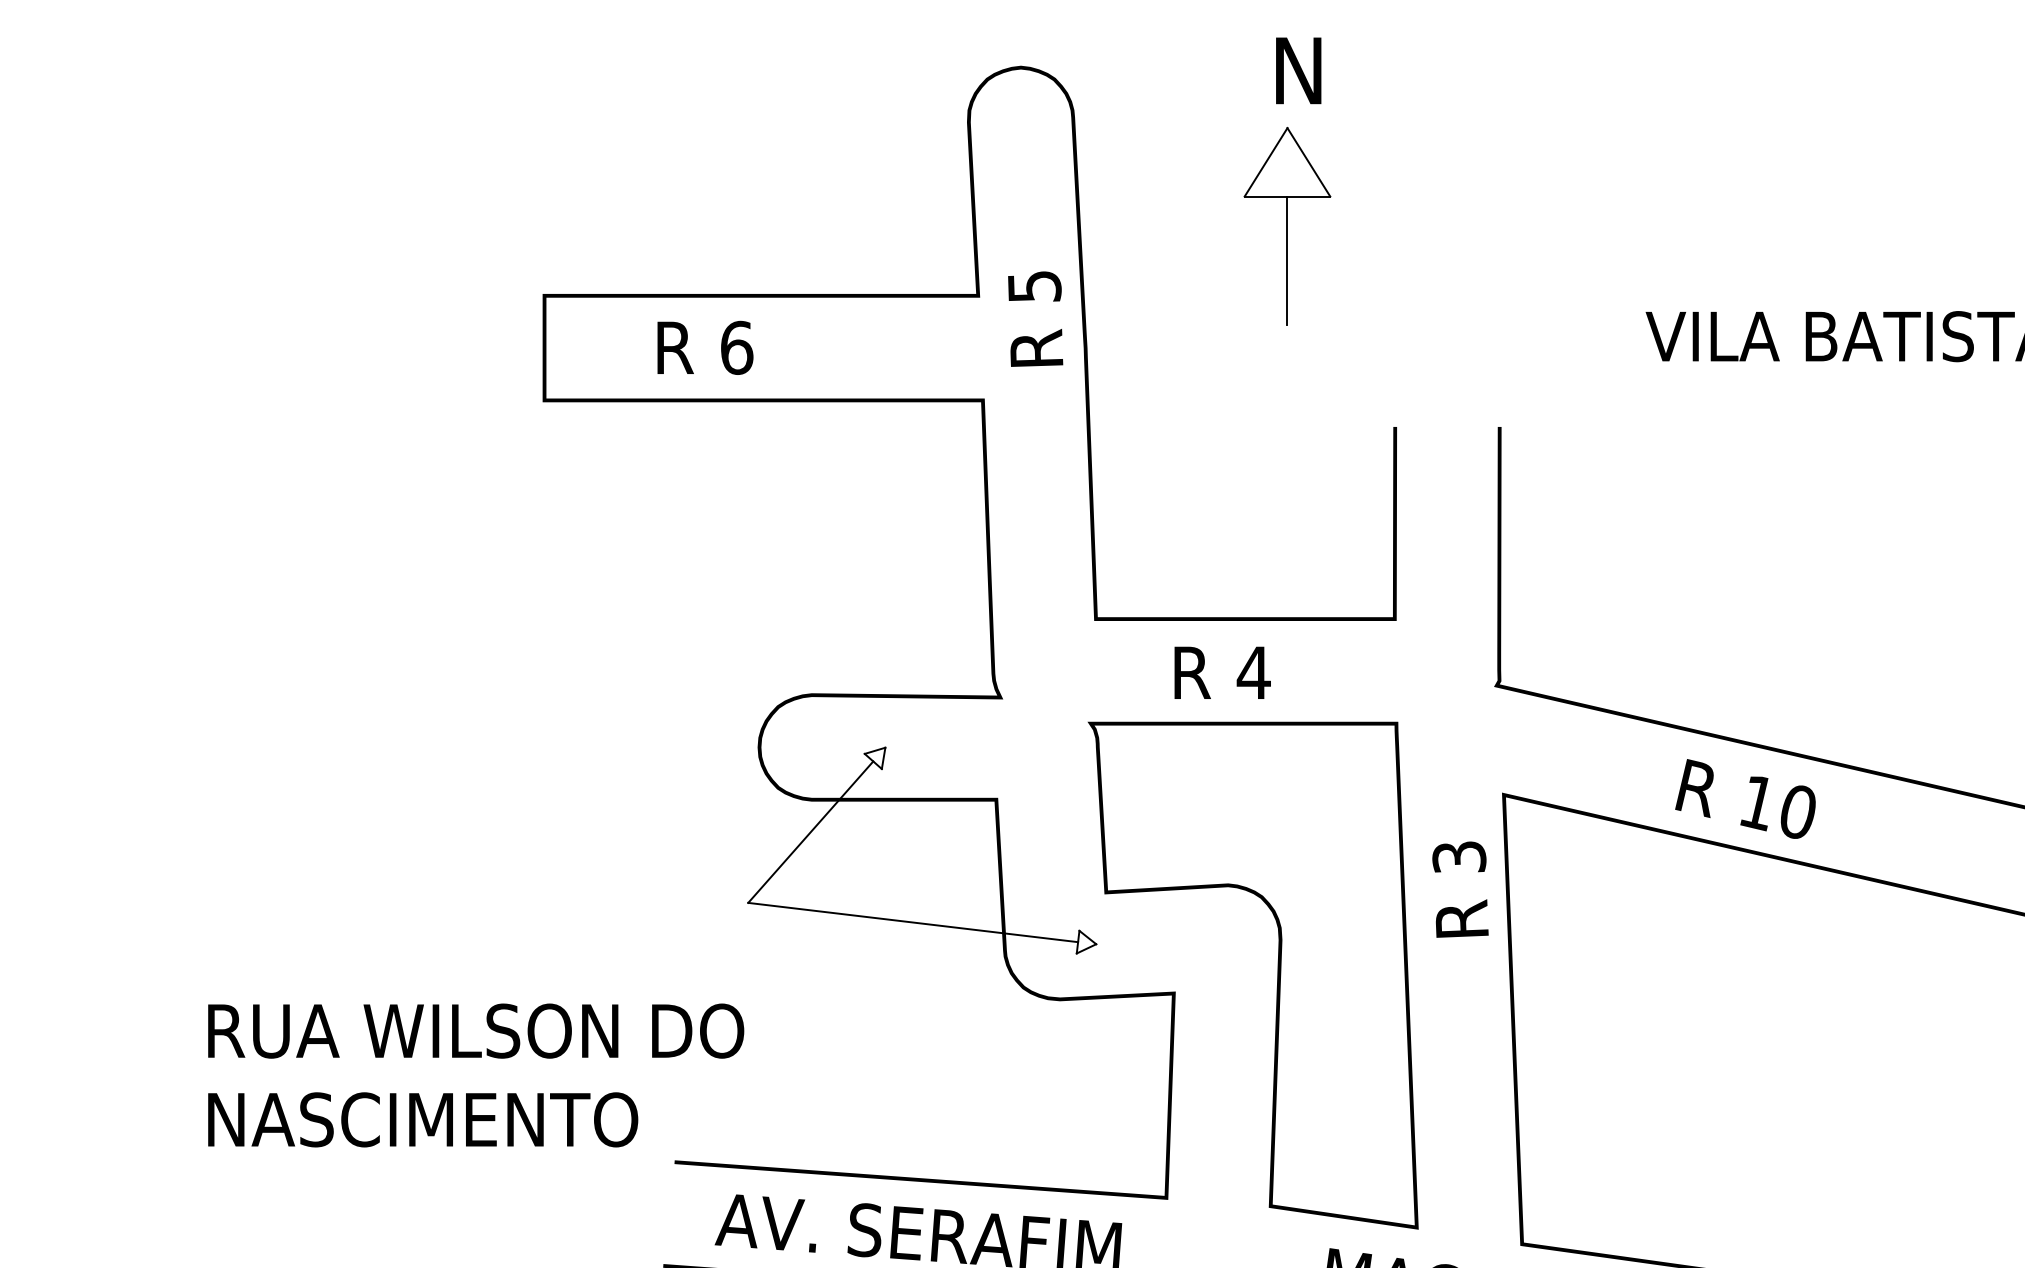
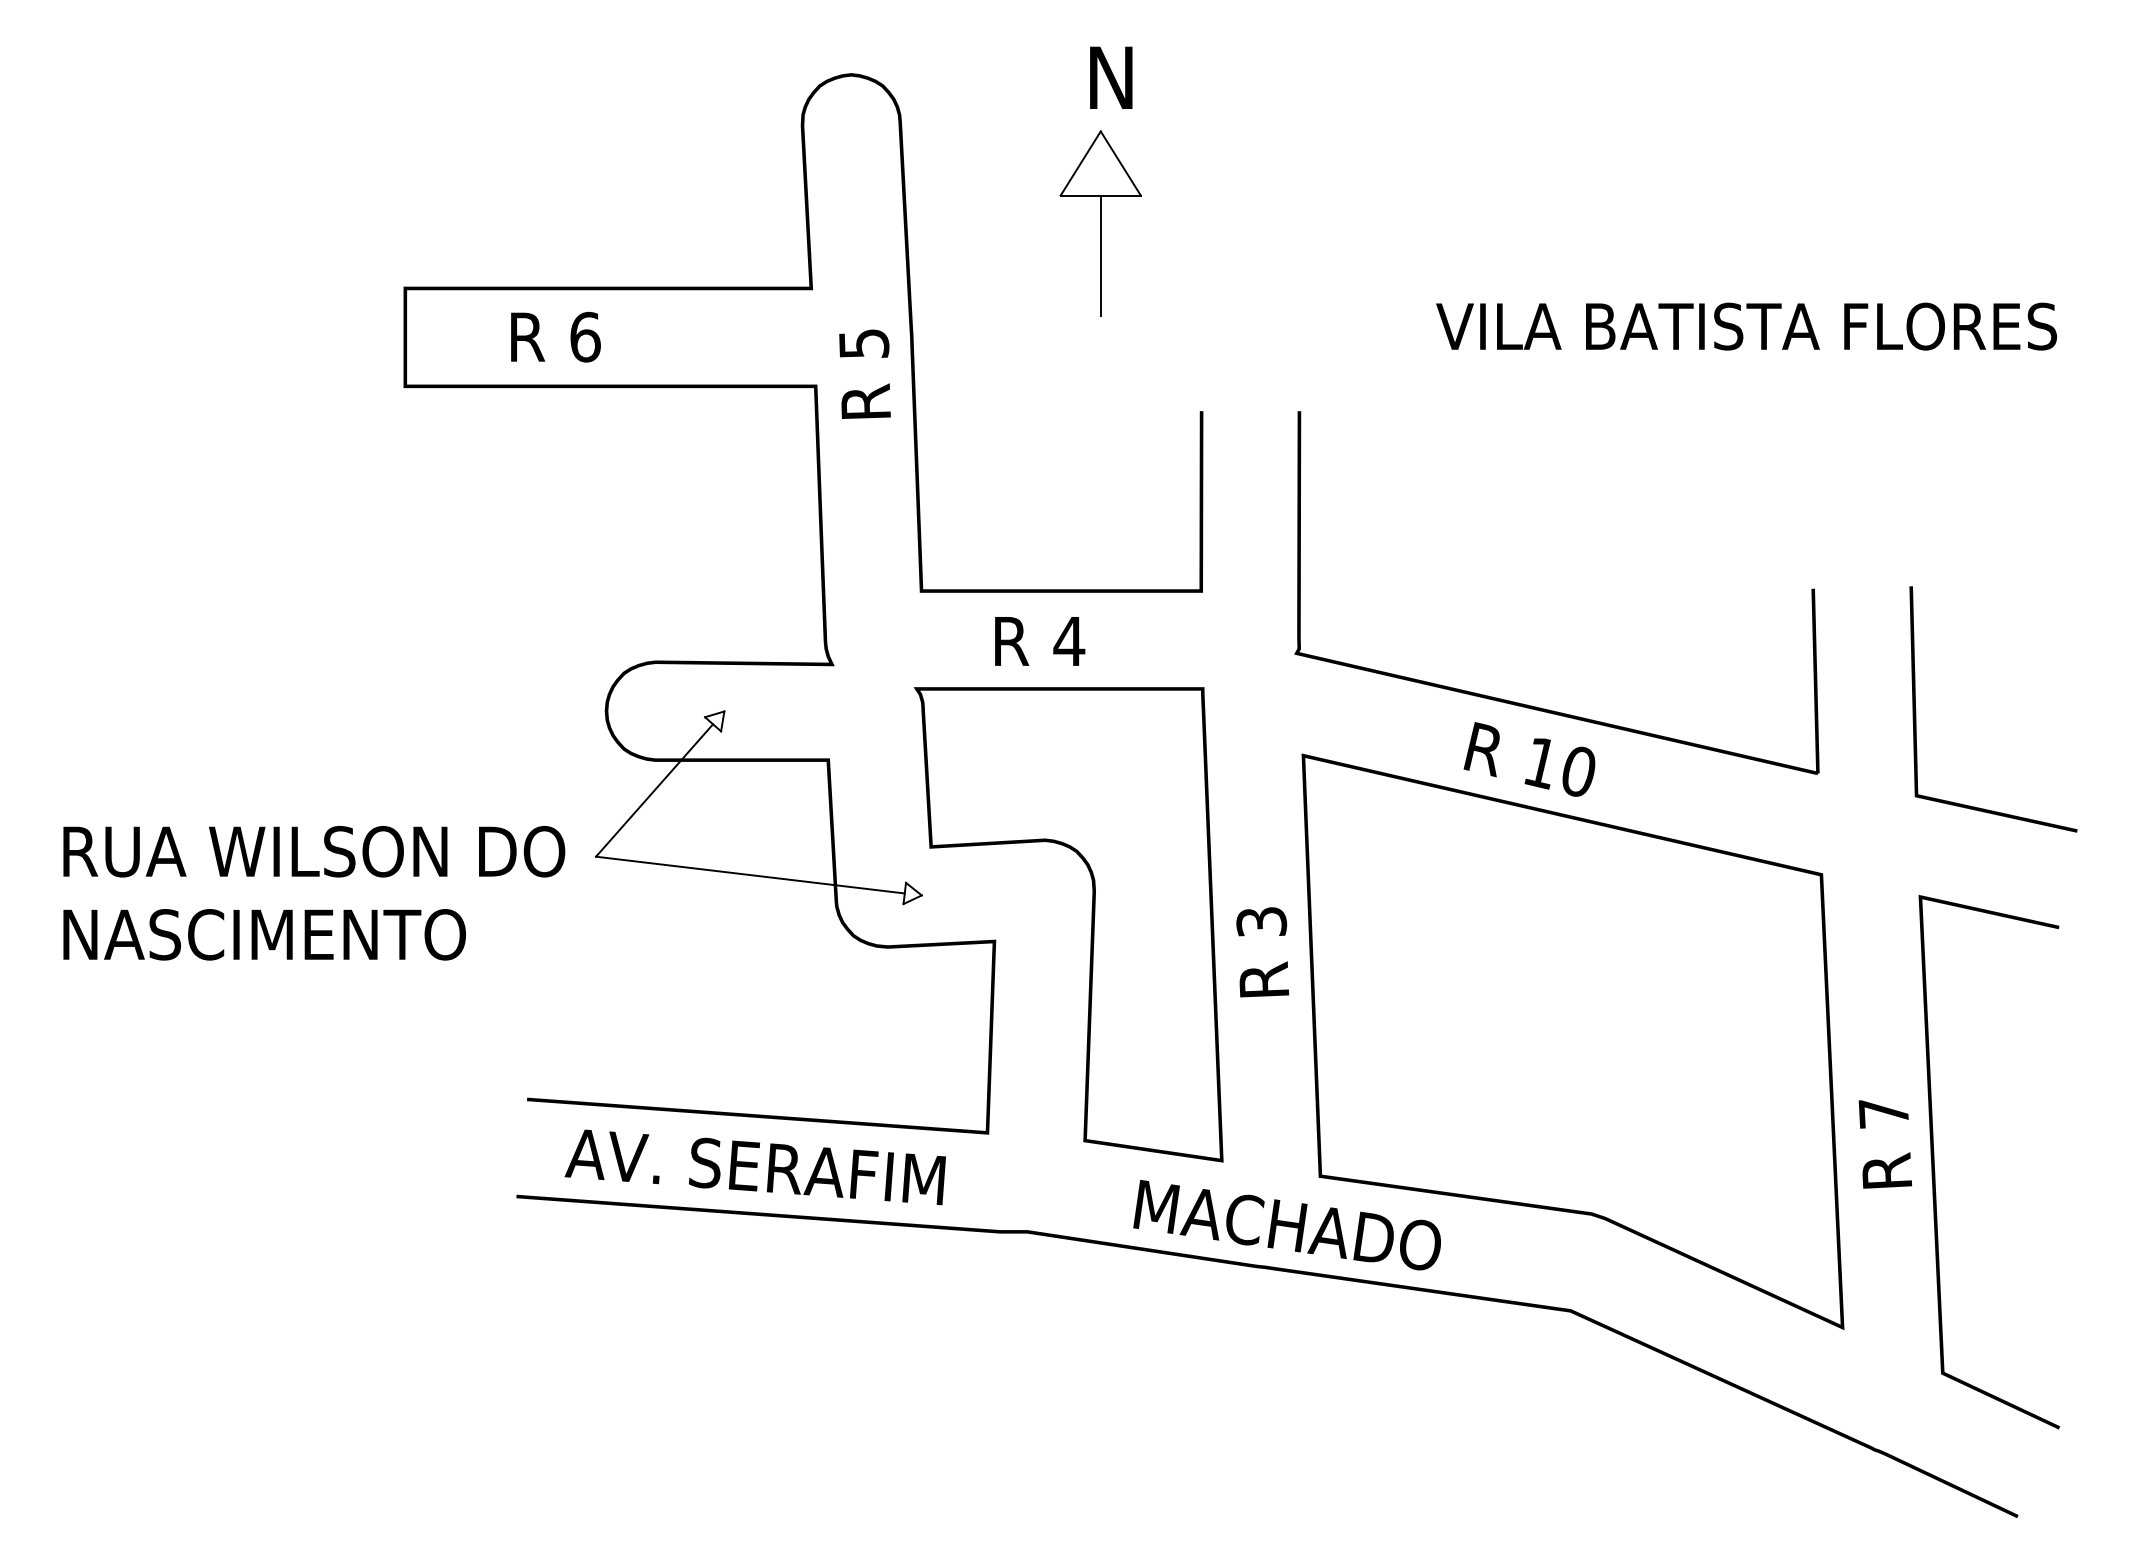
text: (1035, 318) -> (864, 373), moved
text: (1460, 889) -> (1262, 952), moved
text: (476, 1075) -> (314, 893), moved

